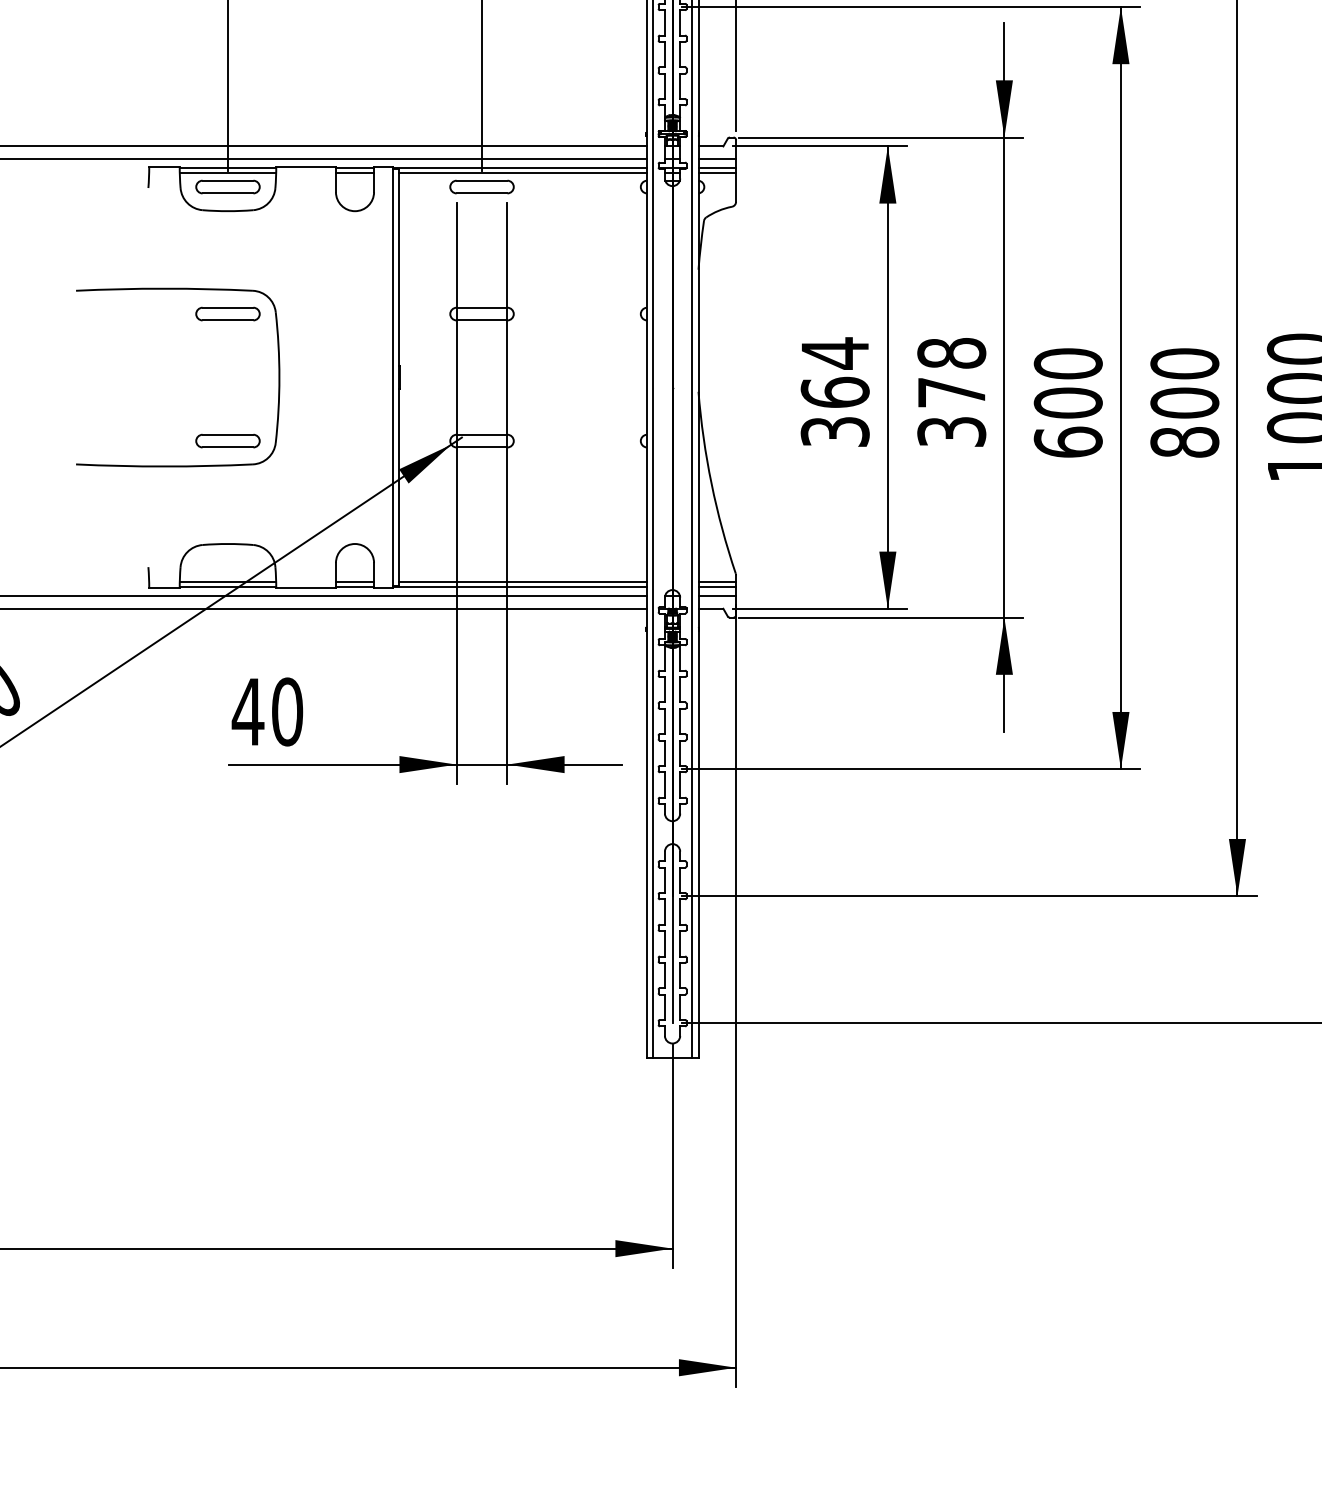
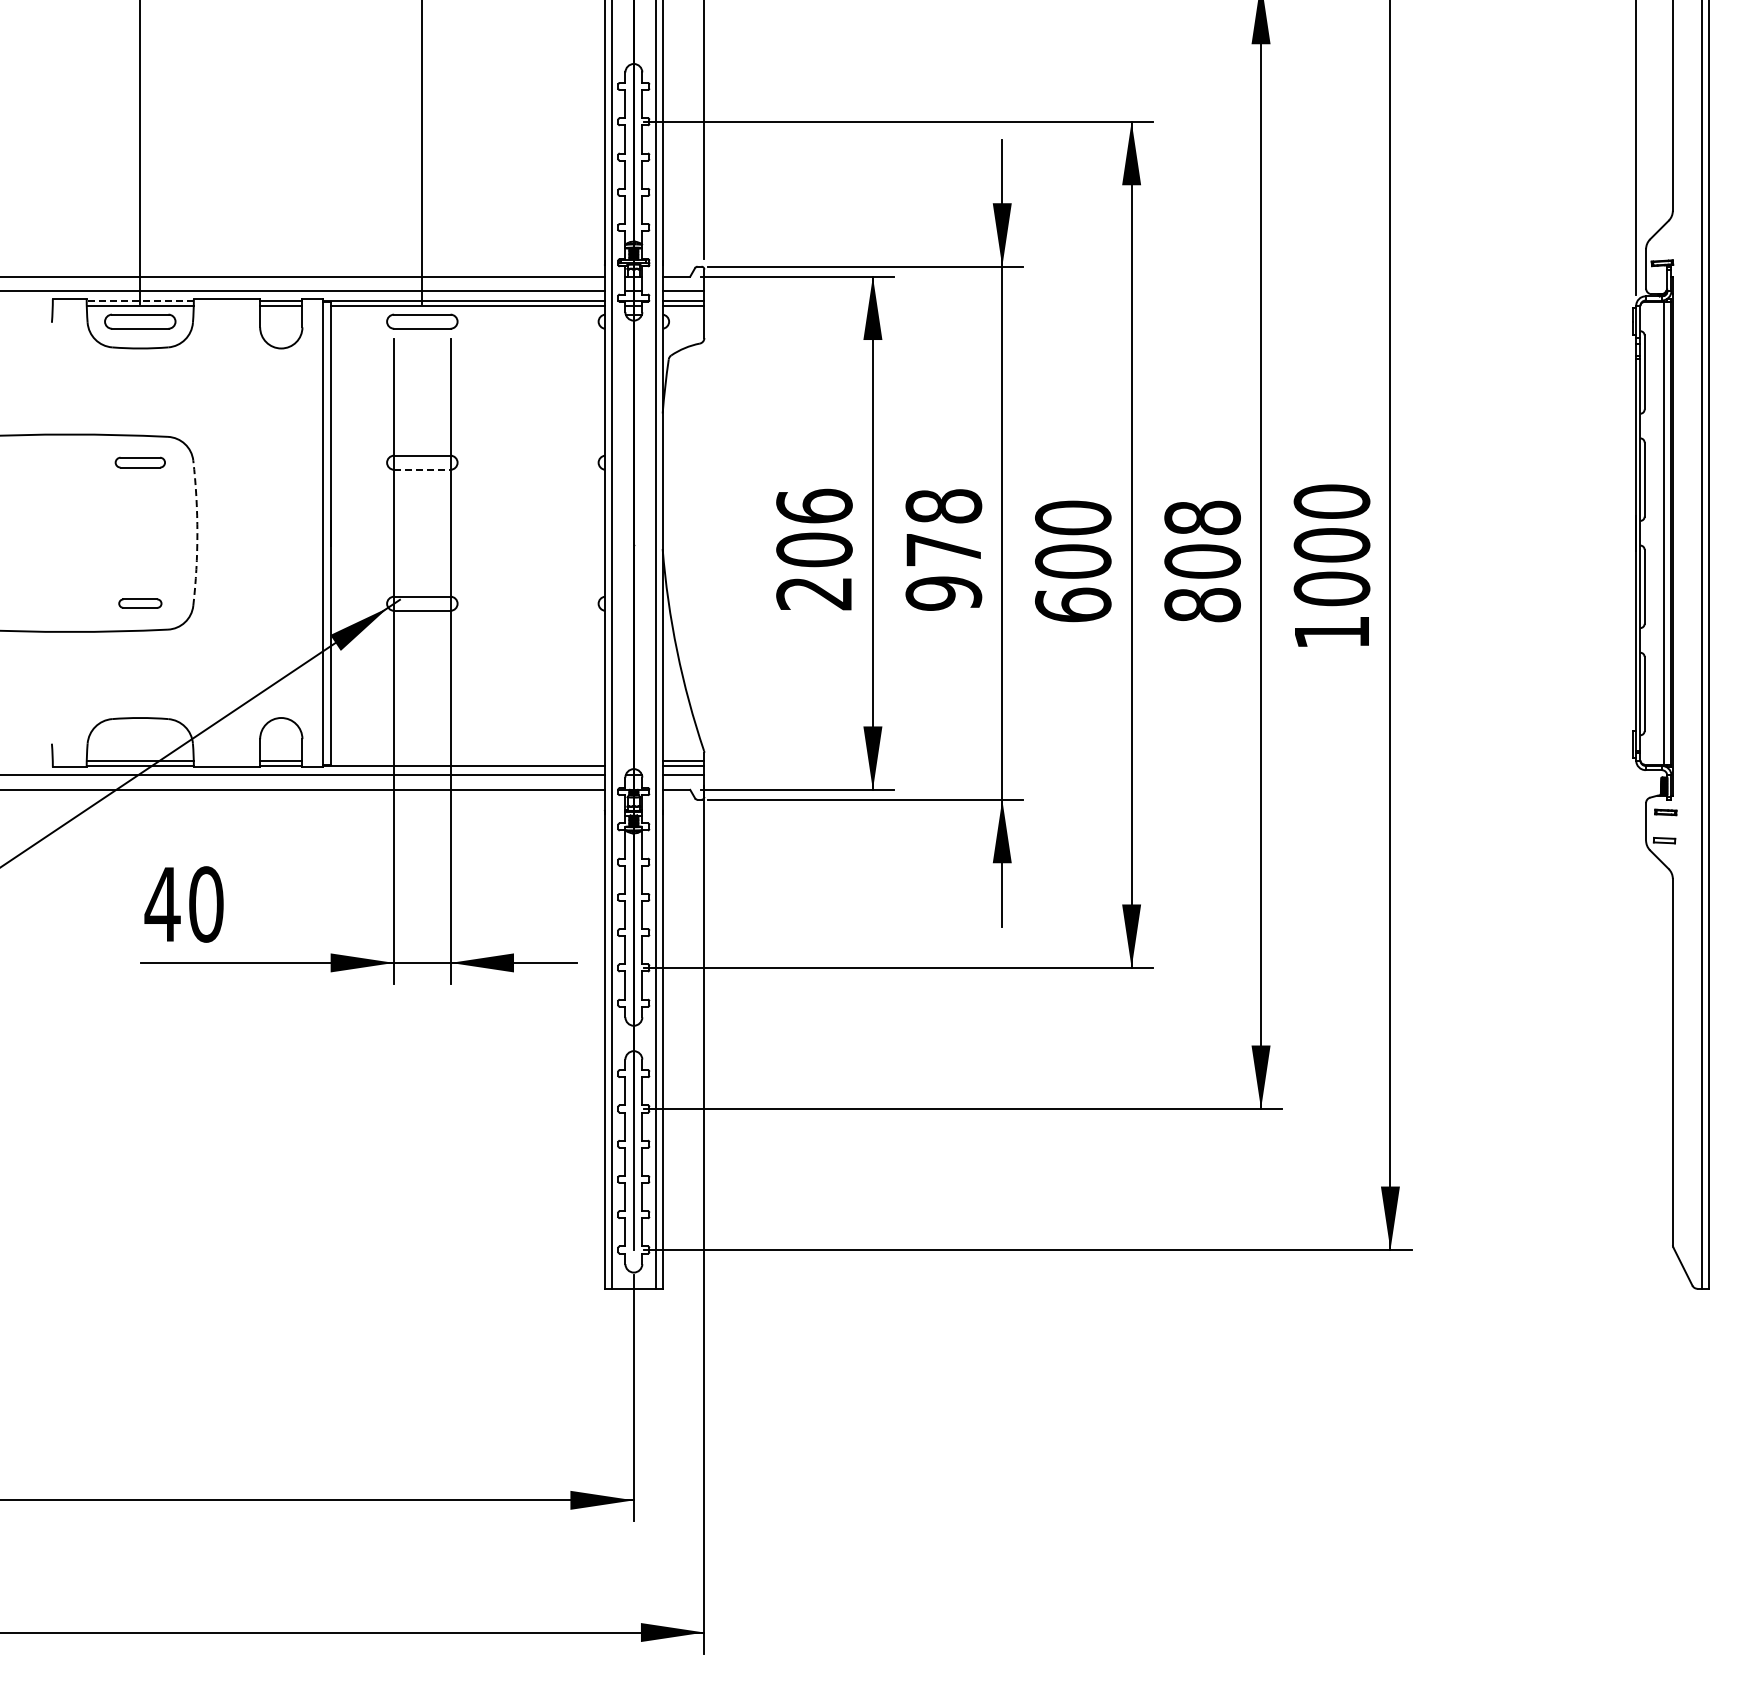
line: (228, 167) -> (140, 300), solid -> dashed
part: (228, 313) -> (140, 462), size x0.7
line: (482, 320) -> (422, 469), solid -> dashed
text: (1184, 363) -> (1202, 517), 800 -> 808
arc: (279, 377) -> (197, 533), solid -> dashed
text: (835, 392) -> (814, 549), 364 -> 206
text: (951, 431) -> (943, 593), 378 -> 978
part: (228, 440) -> (140, 603), size x0.6
line: (522, 582) -> (467, 760), removed

